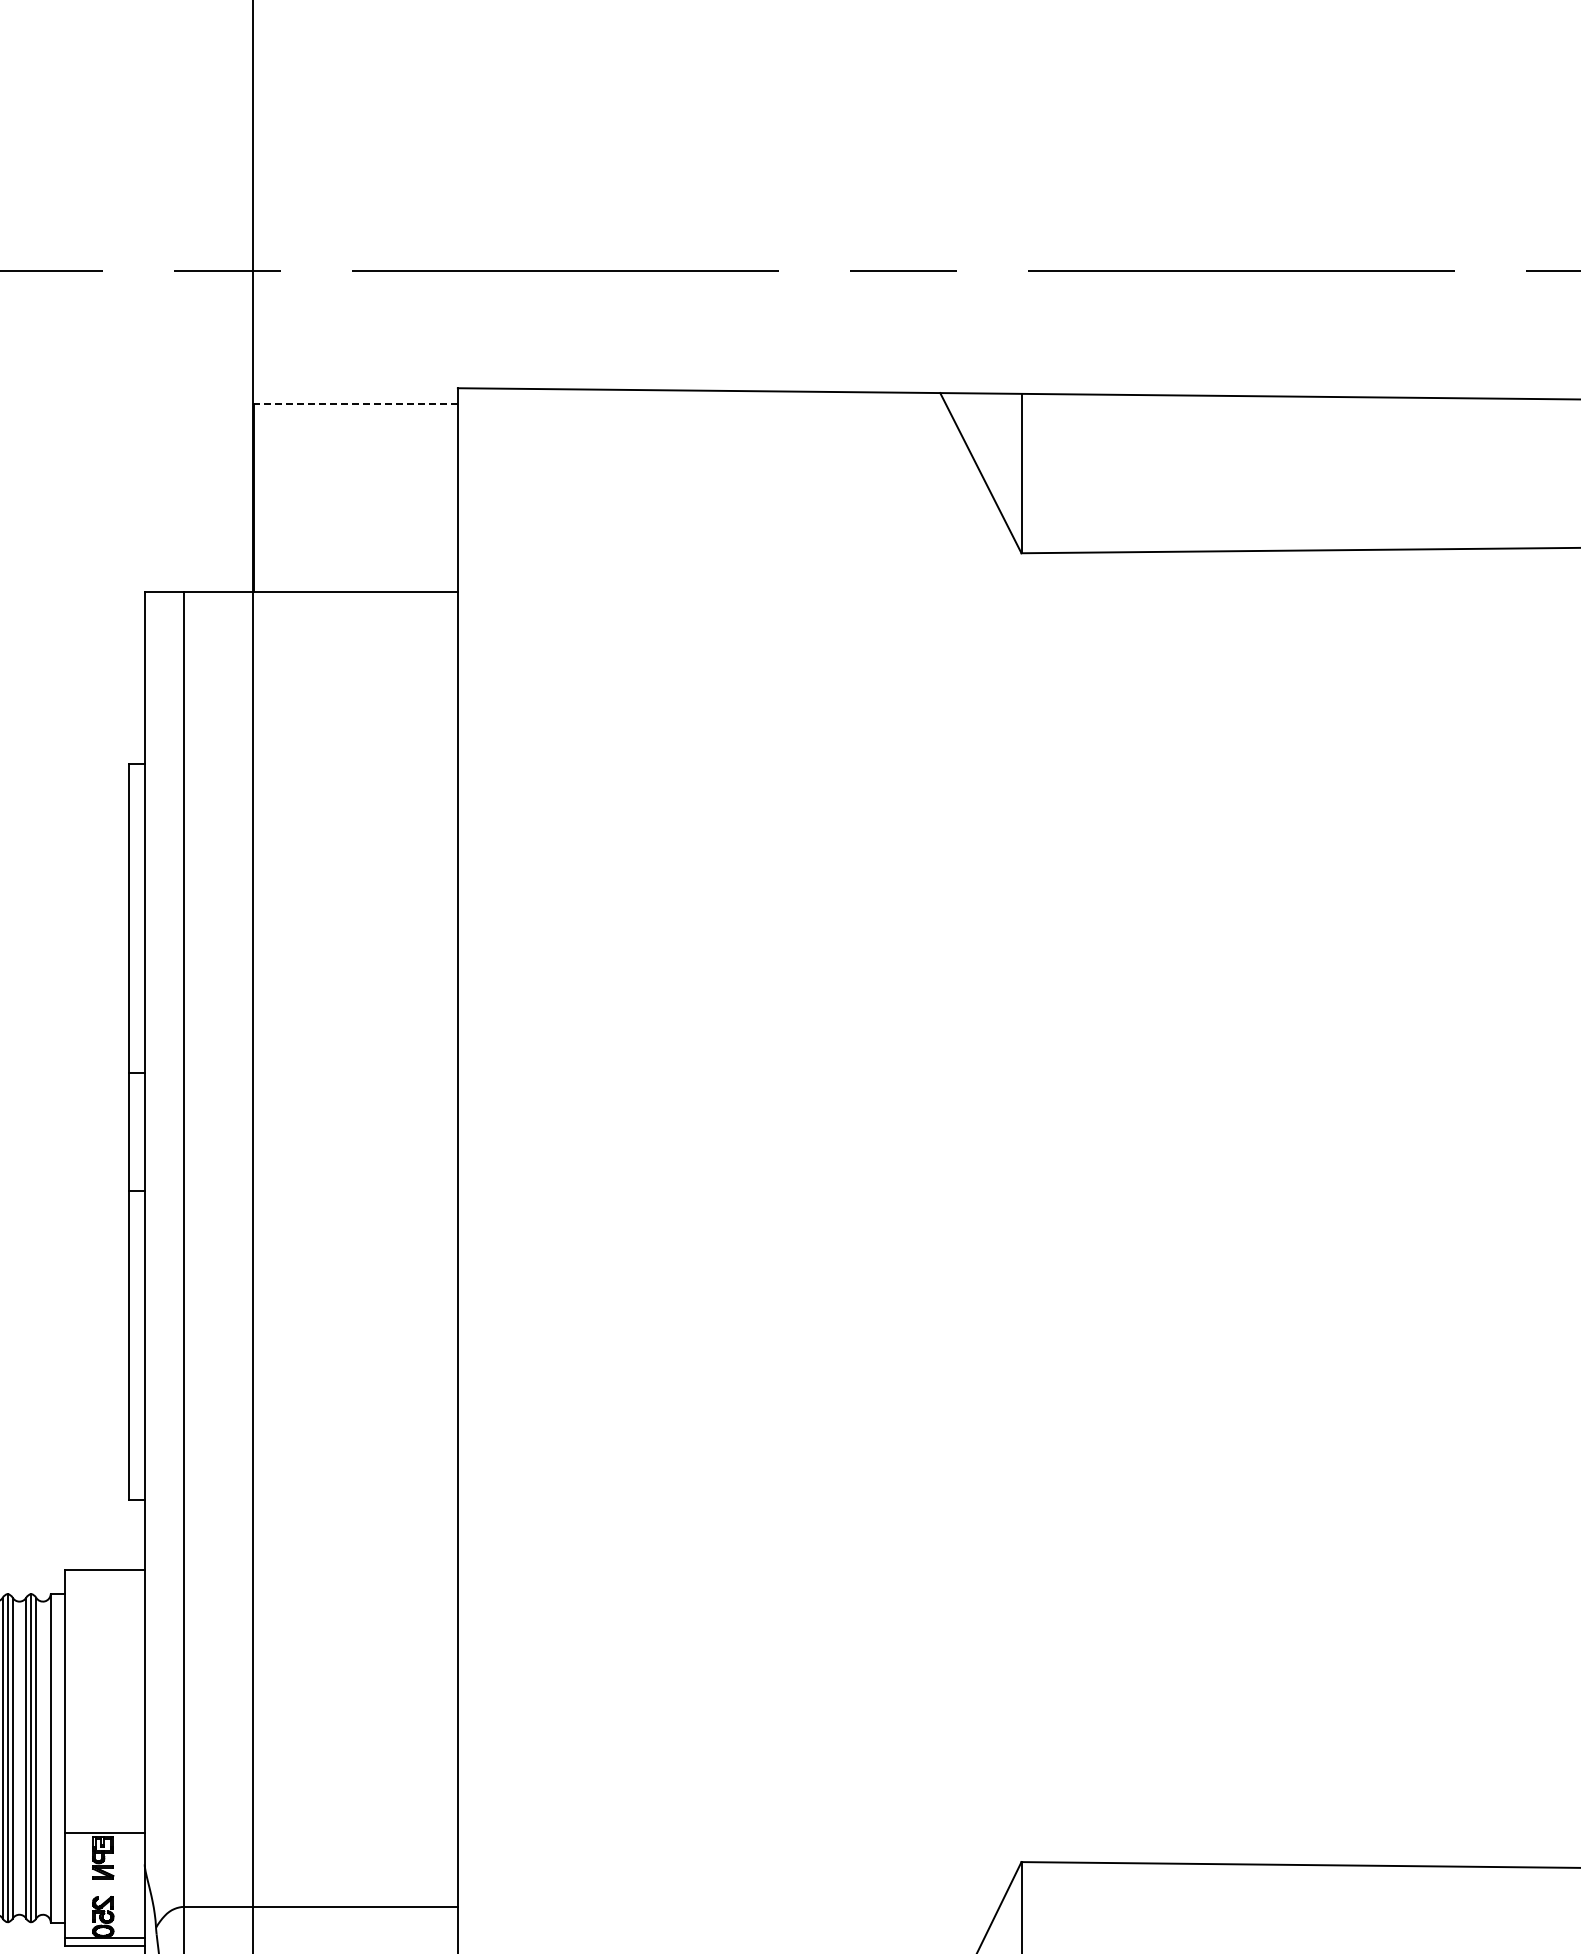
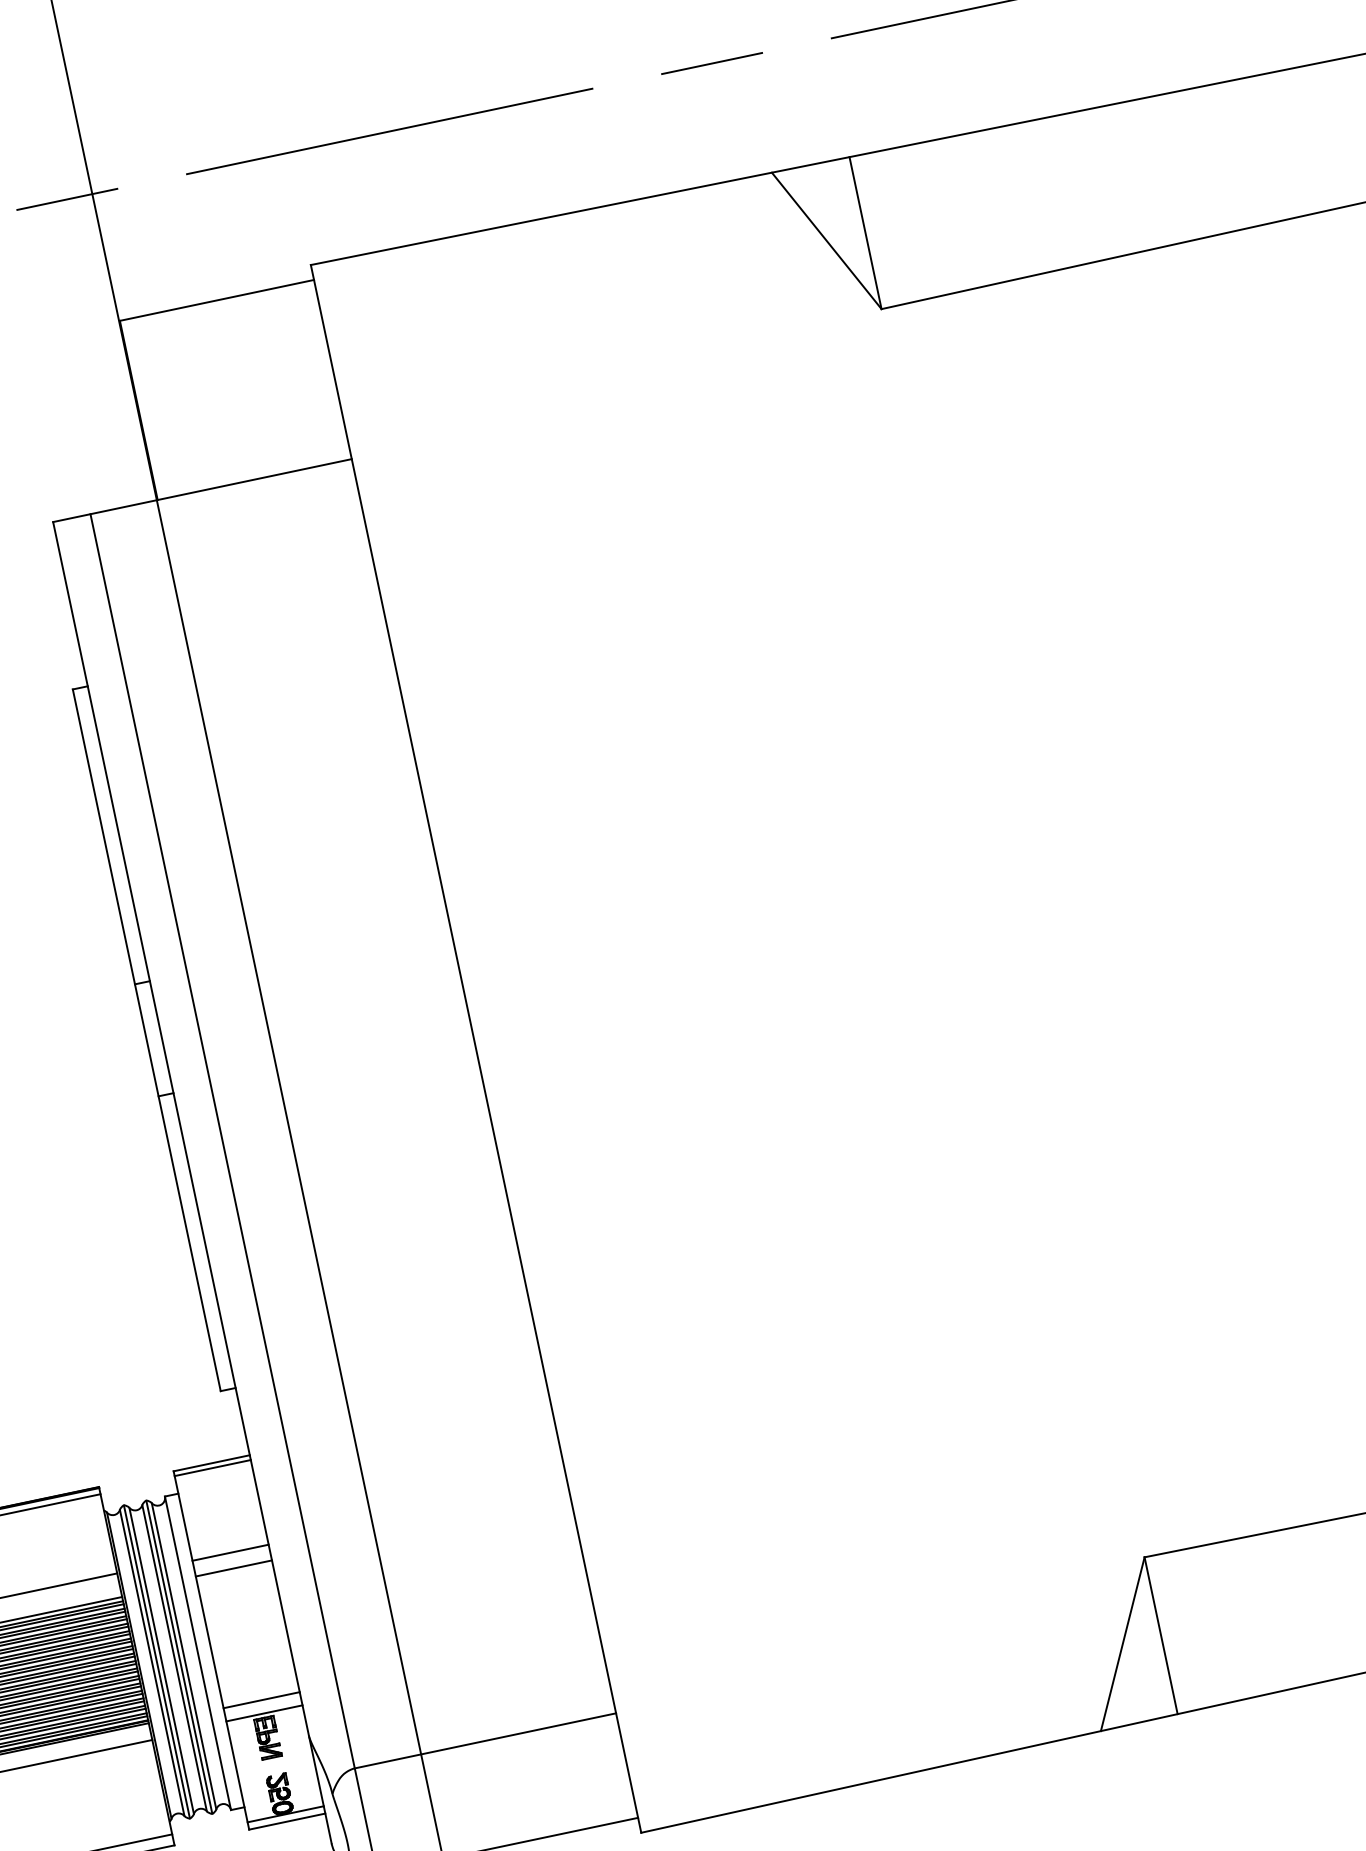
line: (356, 403) -> (217, 299), dashed -> solid
line: (104, 1575) -> (212, 1468), added
line: (104, 1664) -> (230, 1553), added
line: (104, 1680) -> (233, 1568), added
line: (104, 1818) -> (261, 1700), added

